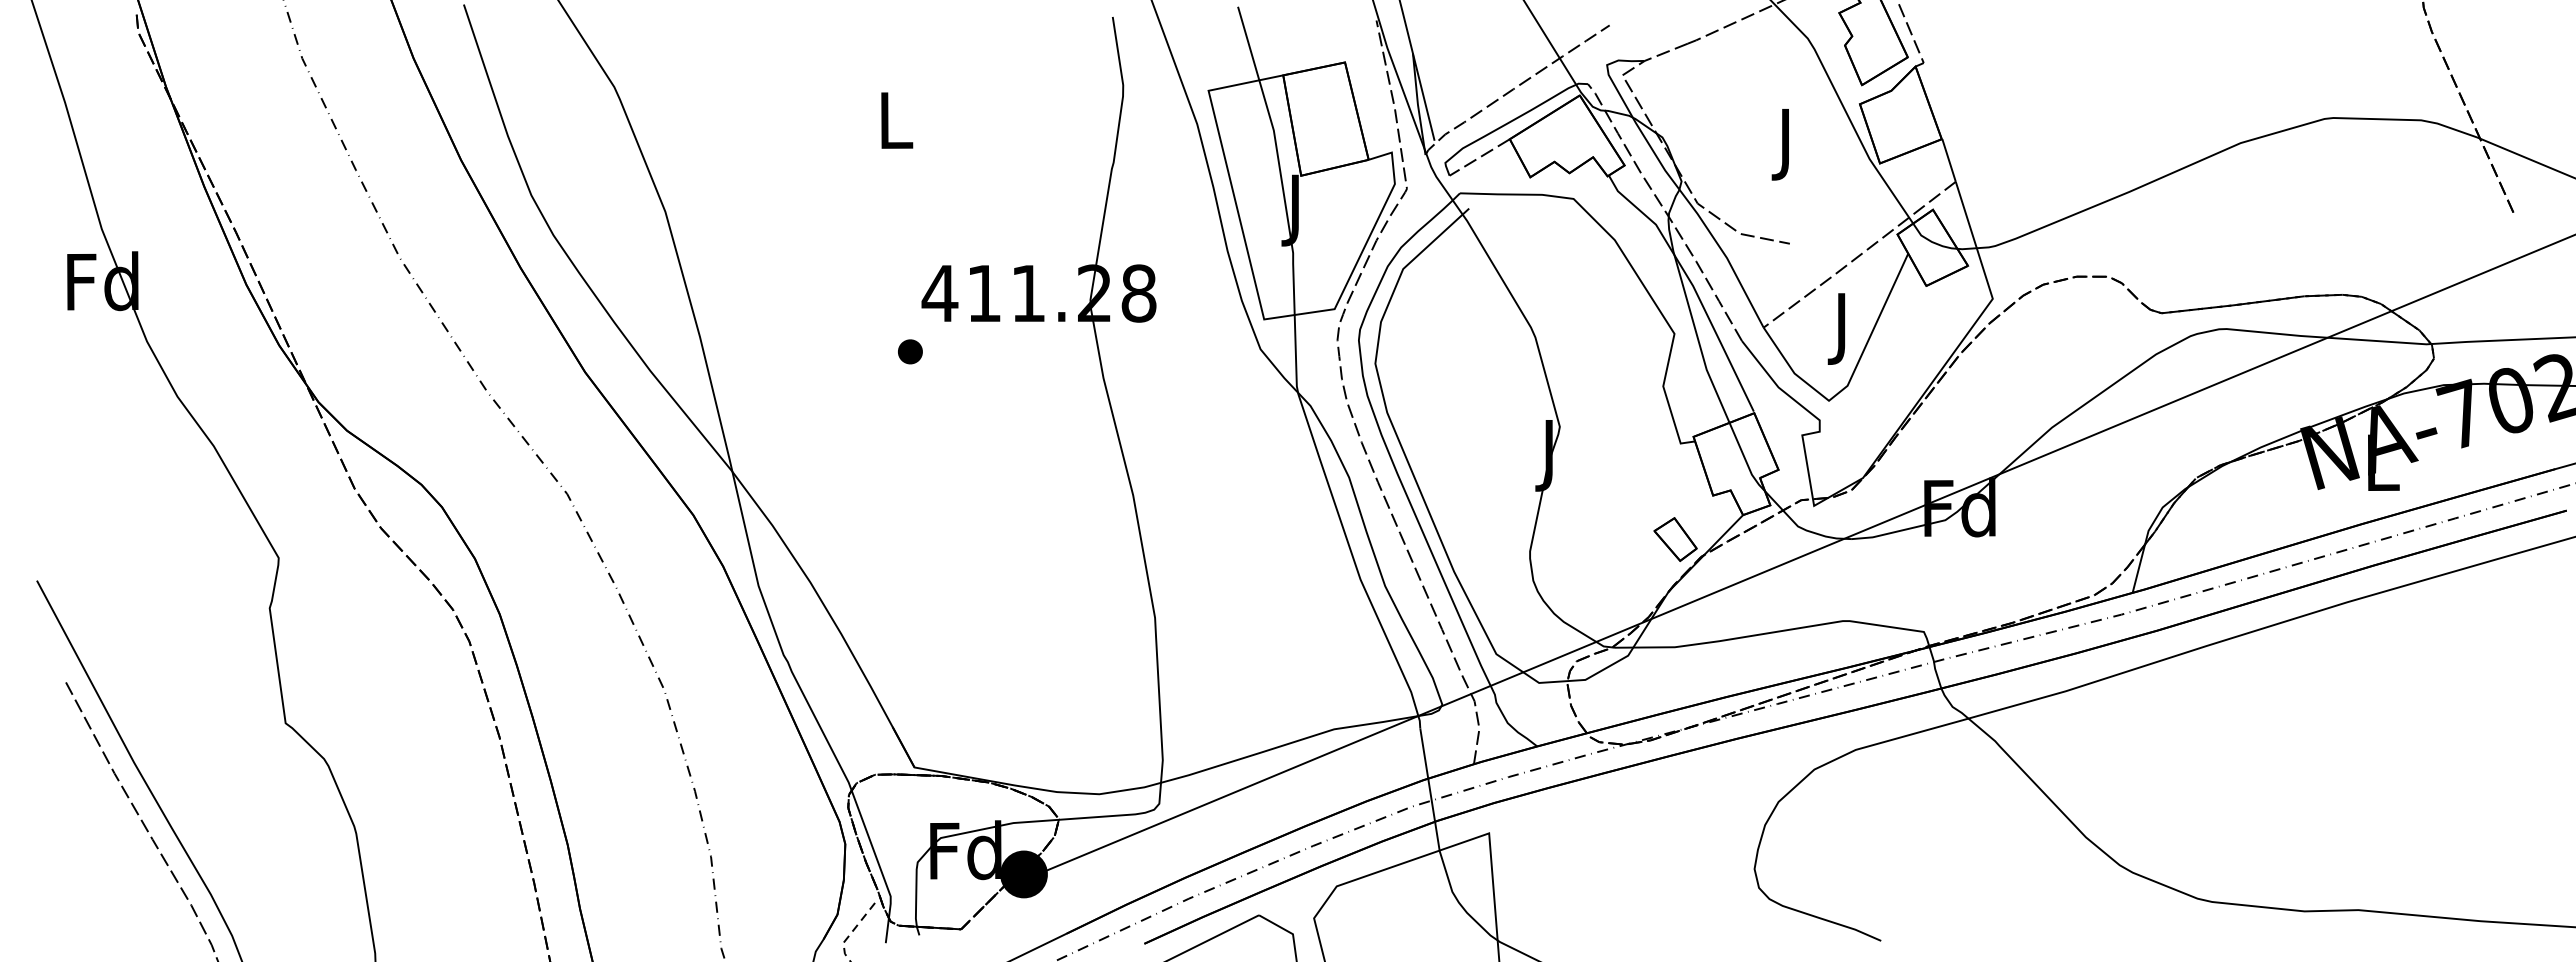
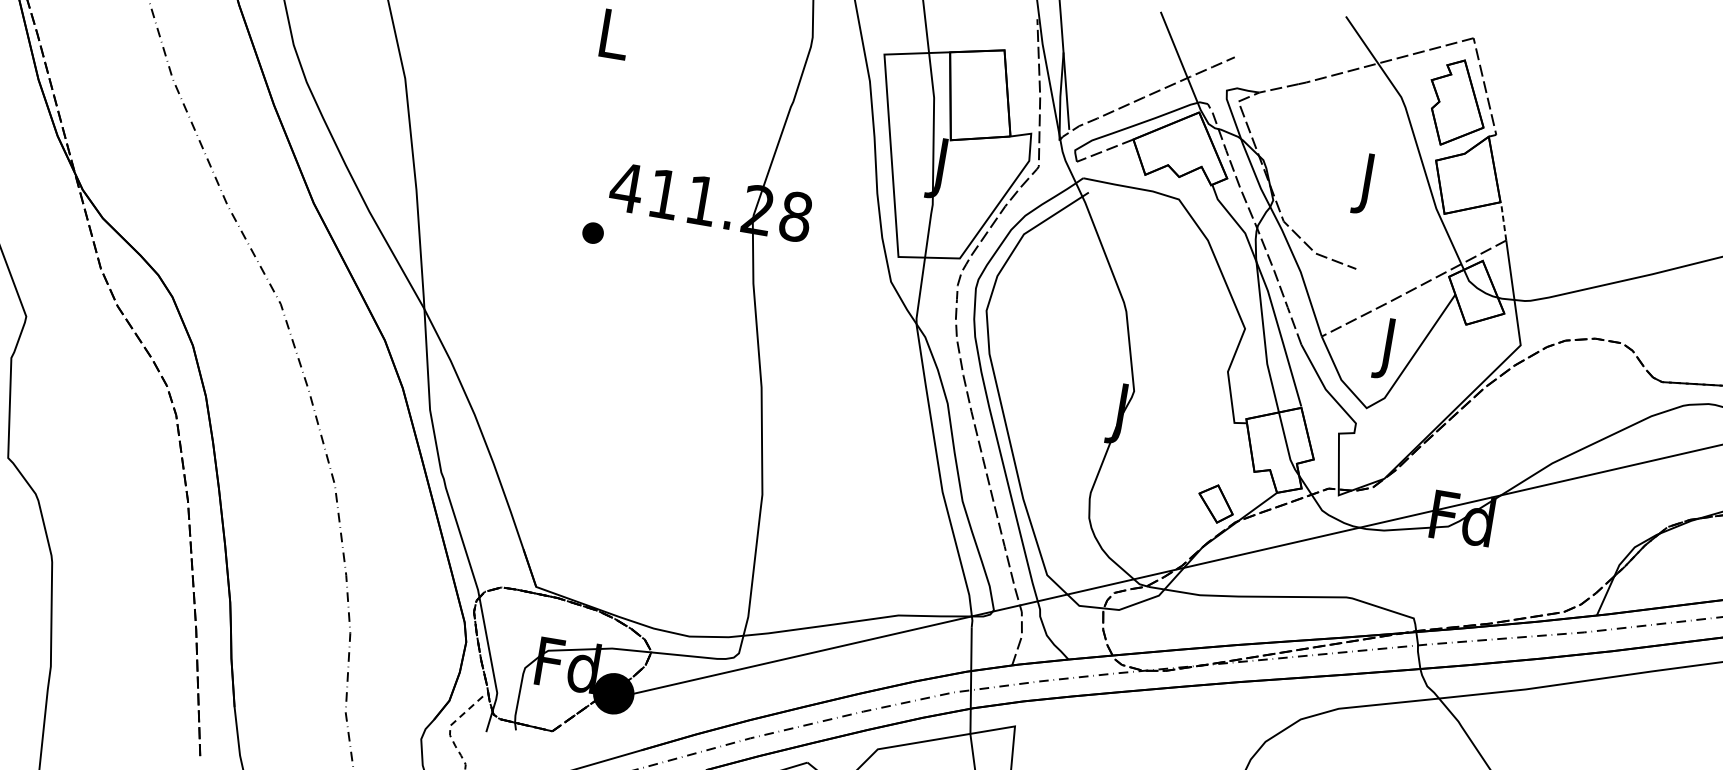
line: (1948, 160) -> (1503, 221), solid -> dashed

